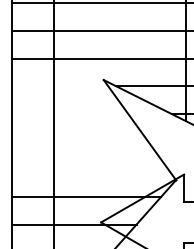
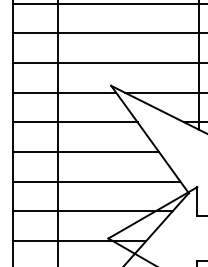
line: (60, 86) -> (64, 92), added
line: (69, 114) -> (74, 122), added
line: (79, 141) -> (85, 151), added
line: (90, 169) -> (96, 181), added

